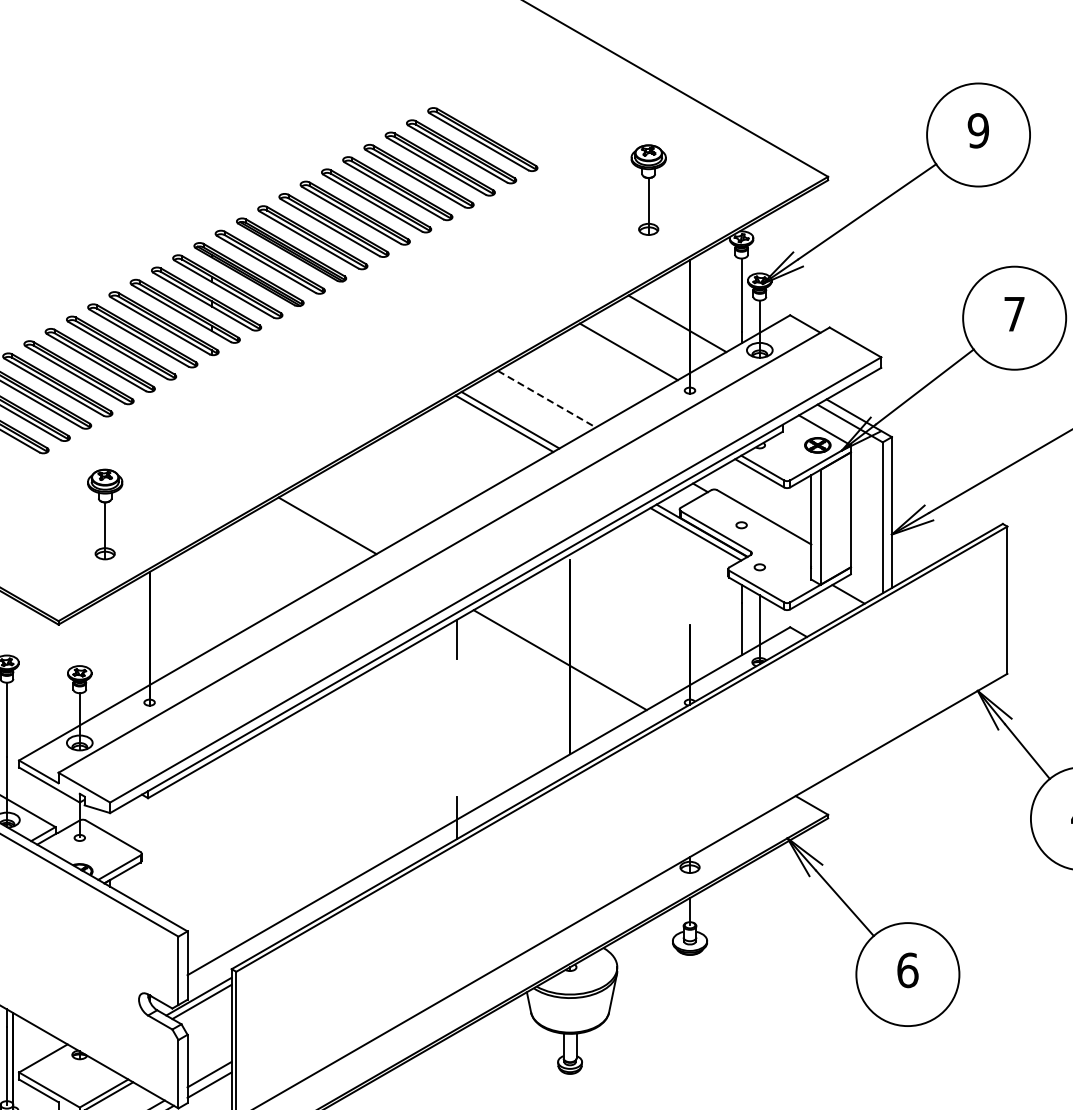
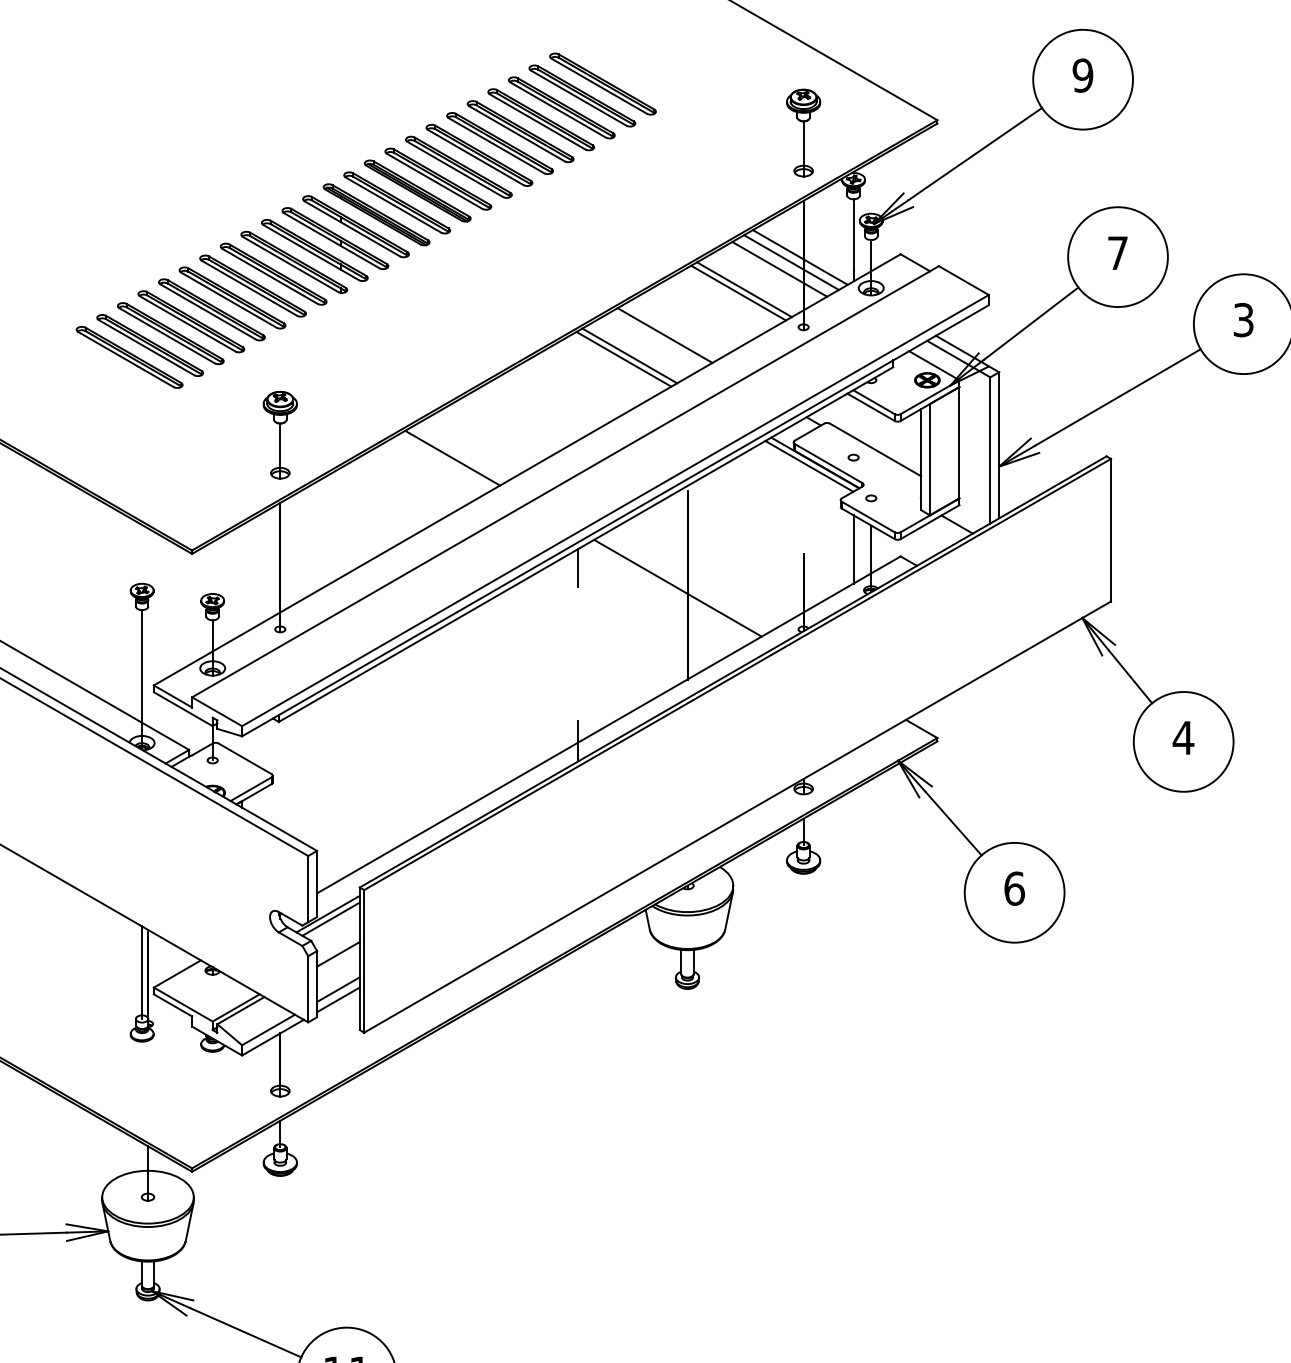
part: (648, 189) -> (803, 132), moved
line: (685, 318) -> (799, 257), added
line: (665, 329) -> (779, 268), added
line: (622, 354) -> (738, 292), added
line: (547, 399) -> (665, 335), dashed -> solid
part: (104, 514) -> (279, 435), moved
line: (209, 1038) -> (338, 954), added

